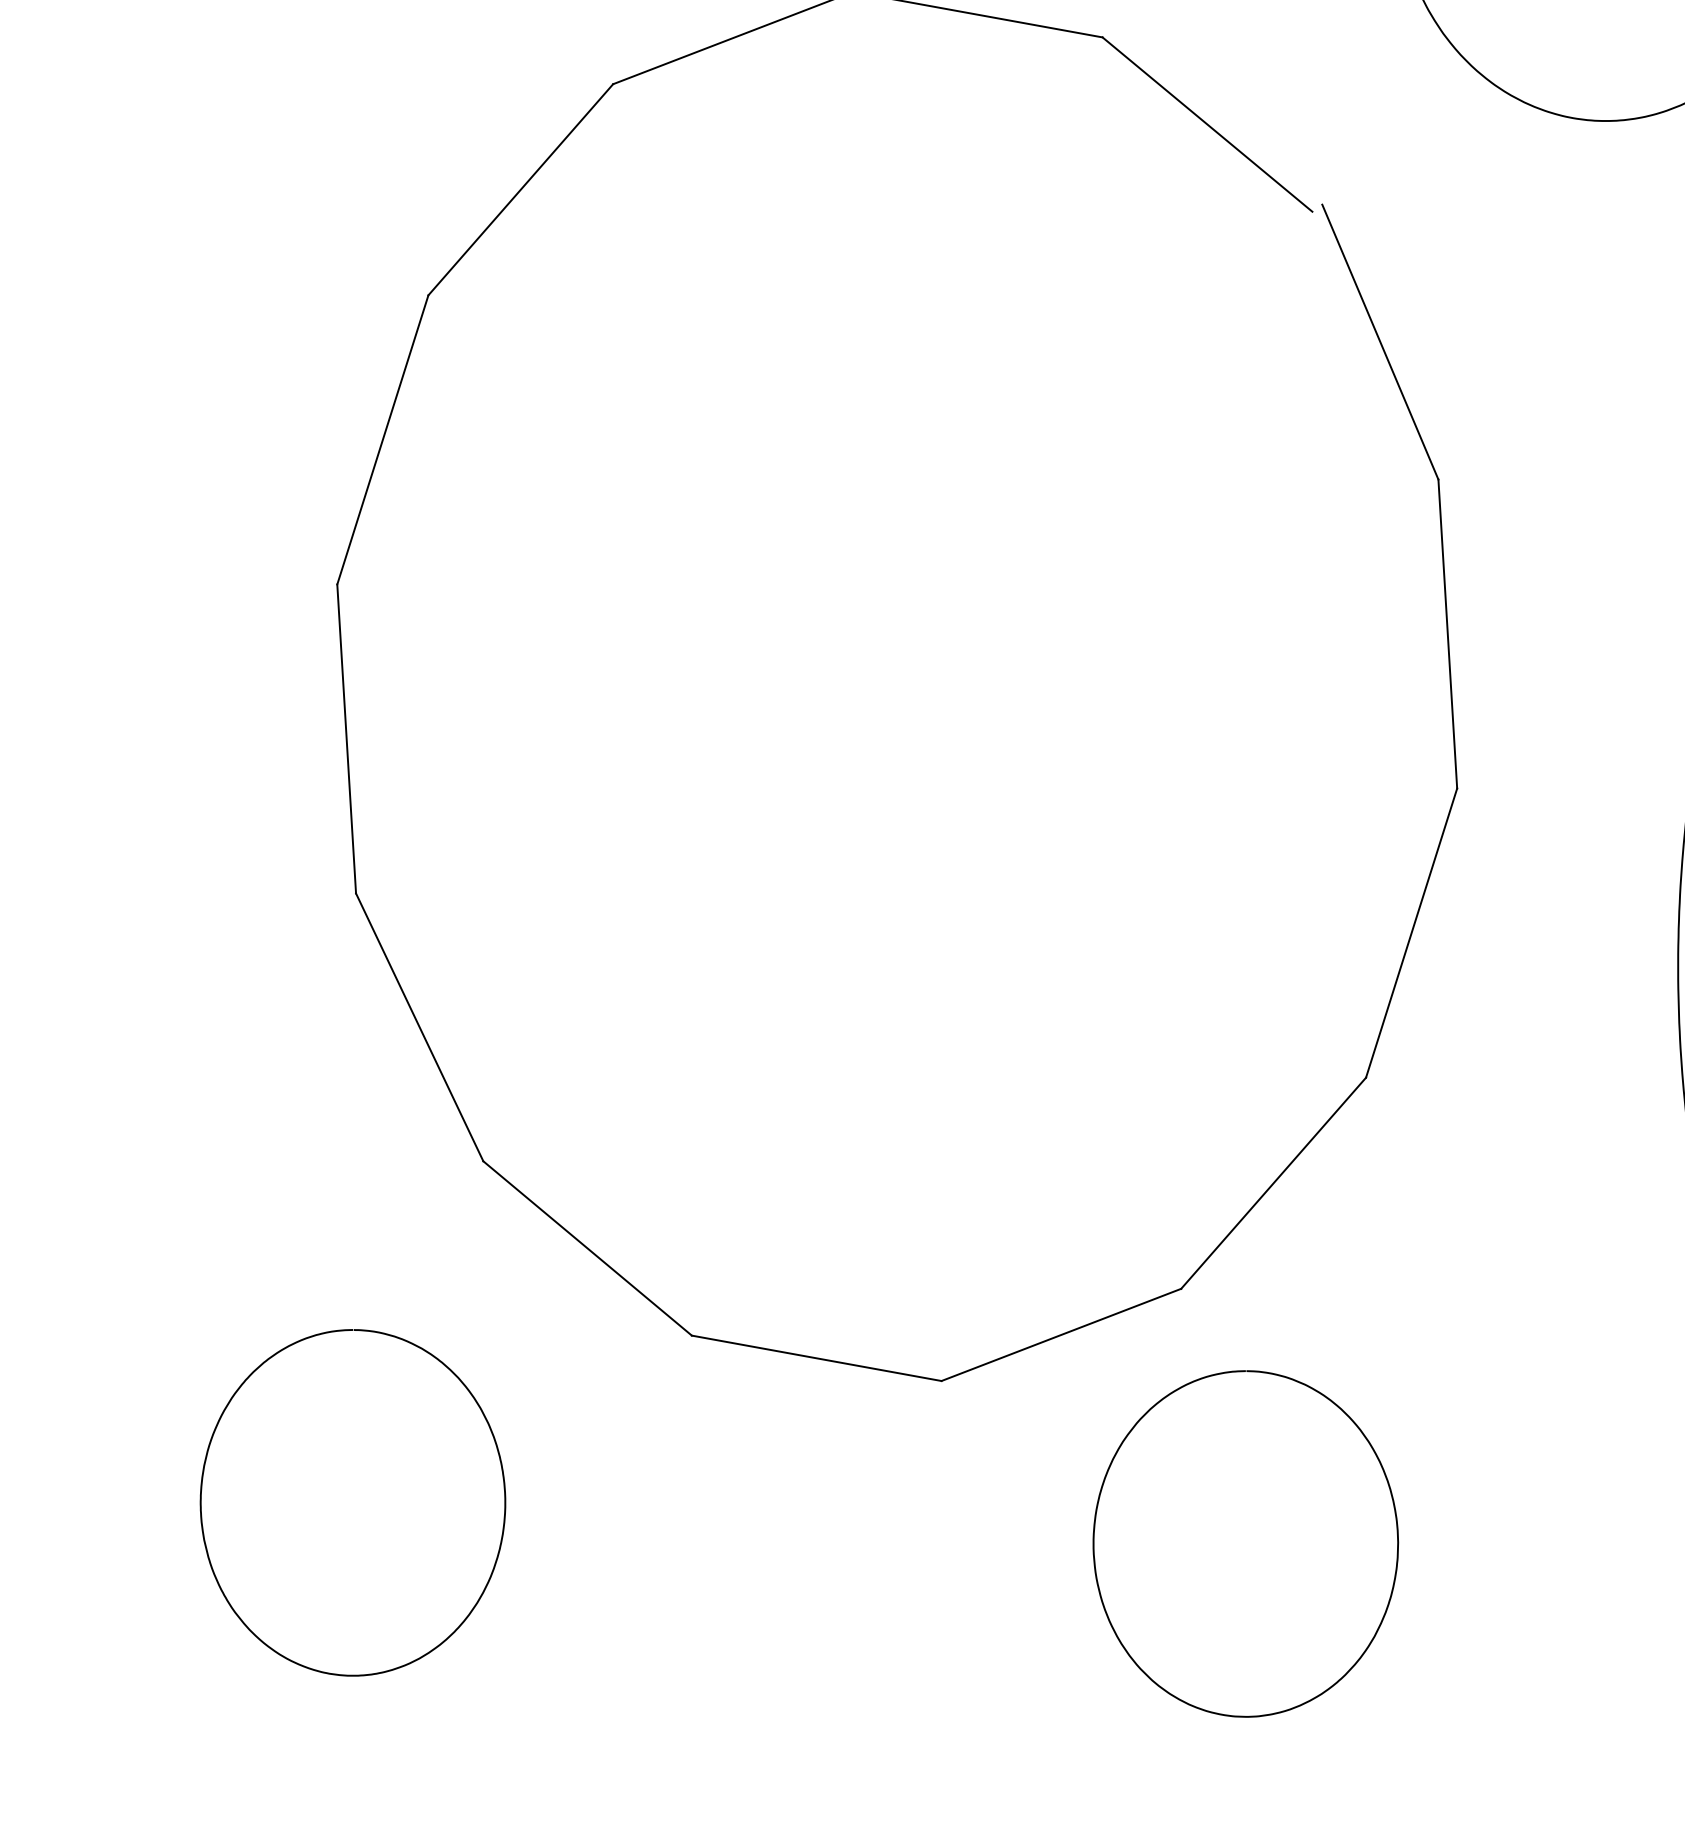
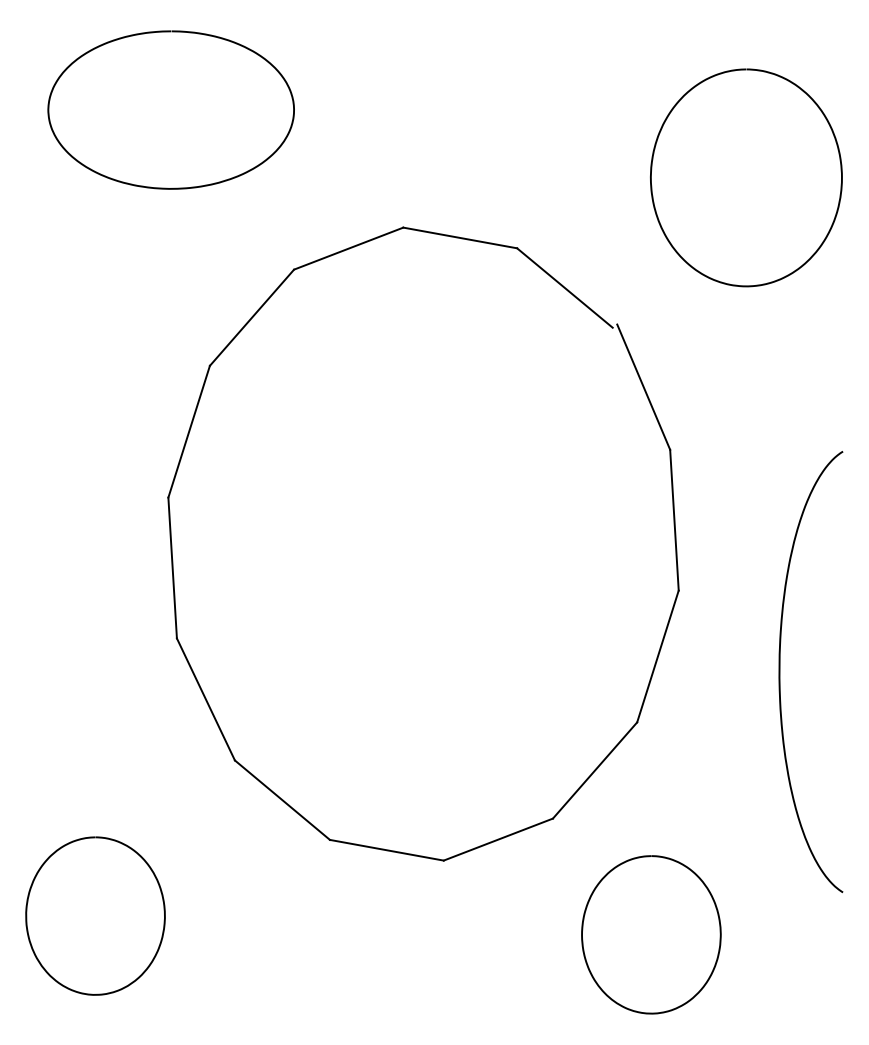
curve: (203, 1501) -> (27, 915), moved
curve: (1395, 1543) -> (719, 934), moved

